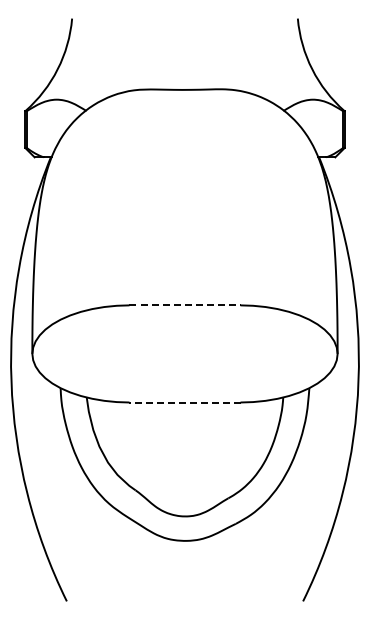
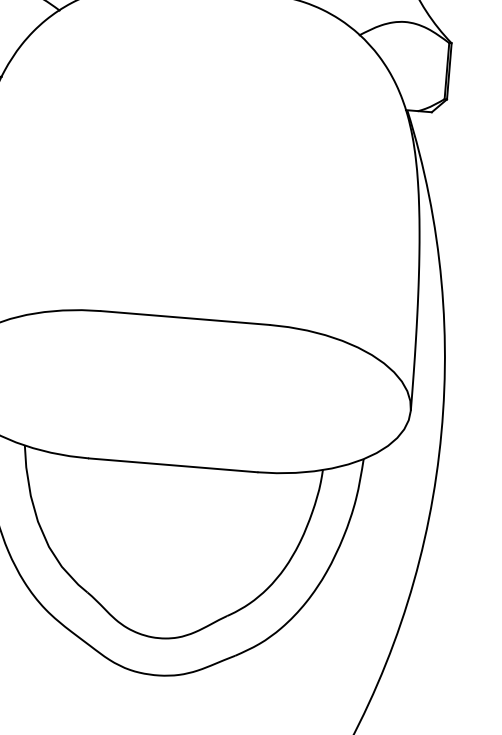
line: (185, 305) -> (186, 318), dashed -> solid
line: (185, 402) -> (174, 465), dashed -> solid

